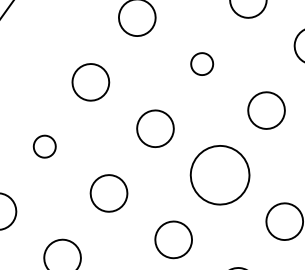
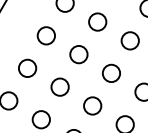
circle: (201, 62) -> (97, 21), size x1.67
circle: (44, 145) -> (27, 67), size x1.67
circle: (220, 175) -> (111, 73), size x0.62

